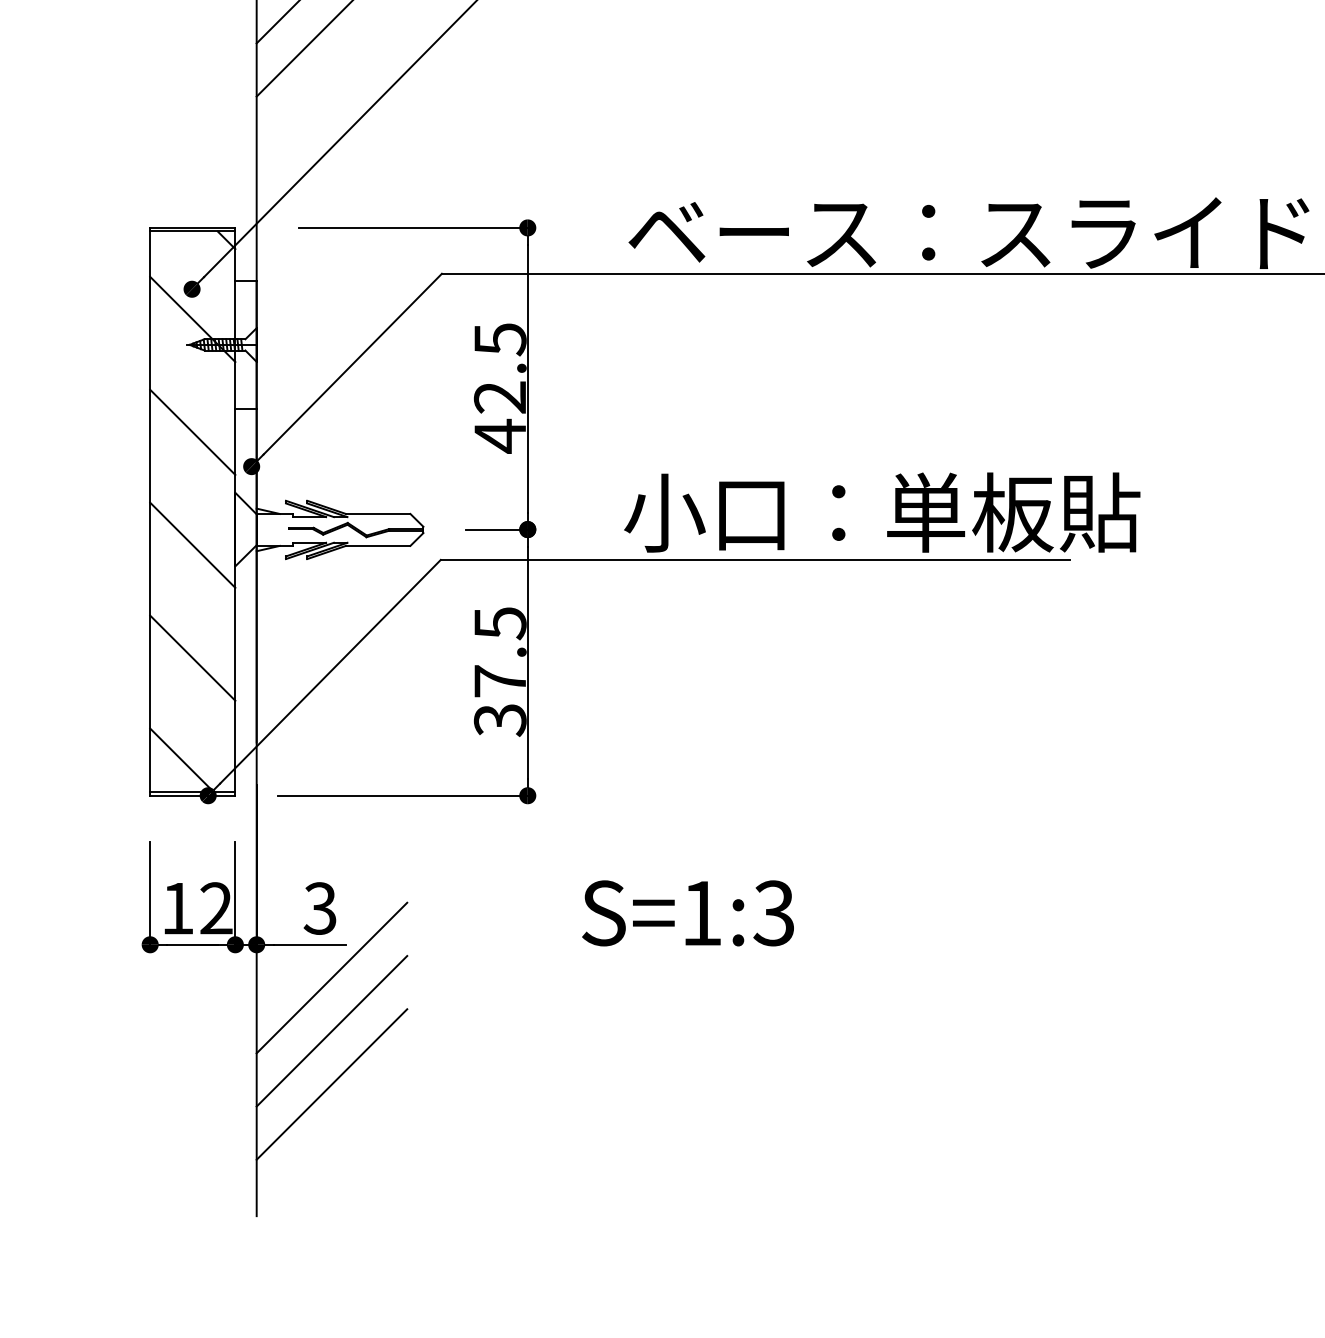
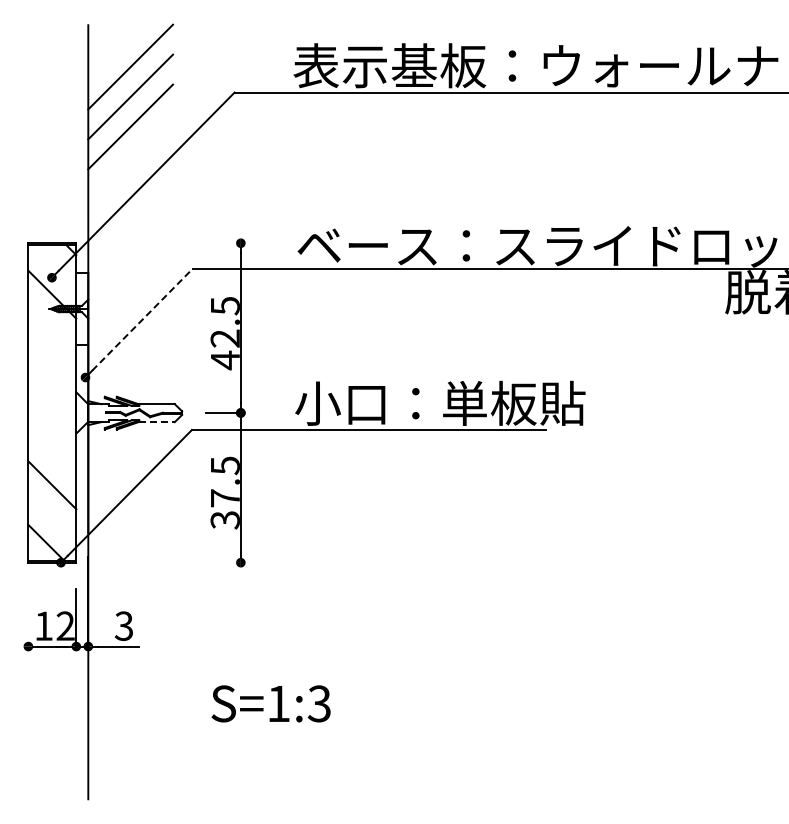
line: (413, 228) -> (176, 243), removed
line: (352, 363) -> (142, 319), solid -> dashed
line: (193, 432) -> (52, 358), removed
line: (193, 544) -> (52, 421), removed
line: (379, 546) -> (157, 422), solid -> dashed
line: (402, 795) -> (170, 562), removed
line: (150, 893) -> (28, 617), removed
text: (687, 912) -> (270, 703), moved
line: (331, 976) -> (130, 664), removed
line: (331, 1029) -> (130, 694), removed
line: (331, 1083) -> (130, 724), removed

